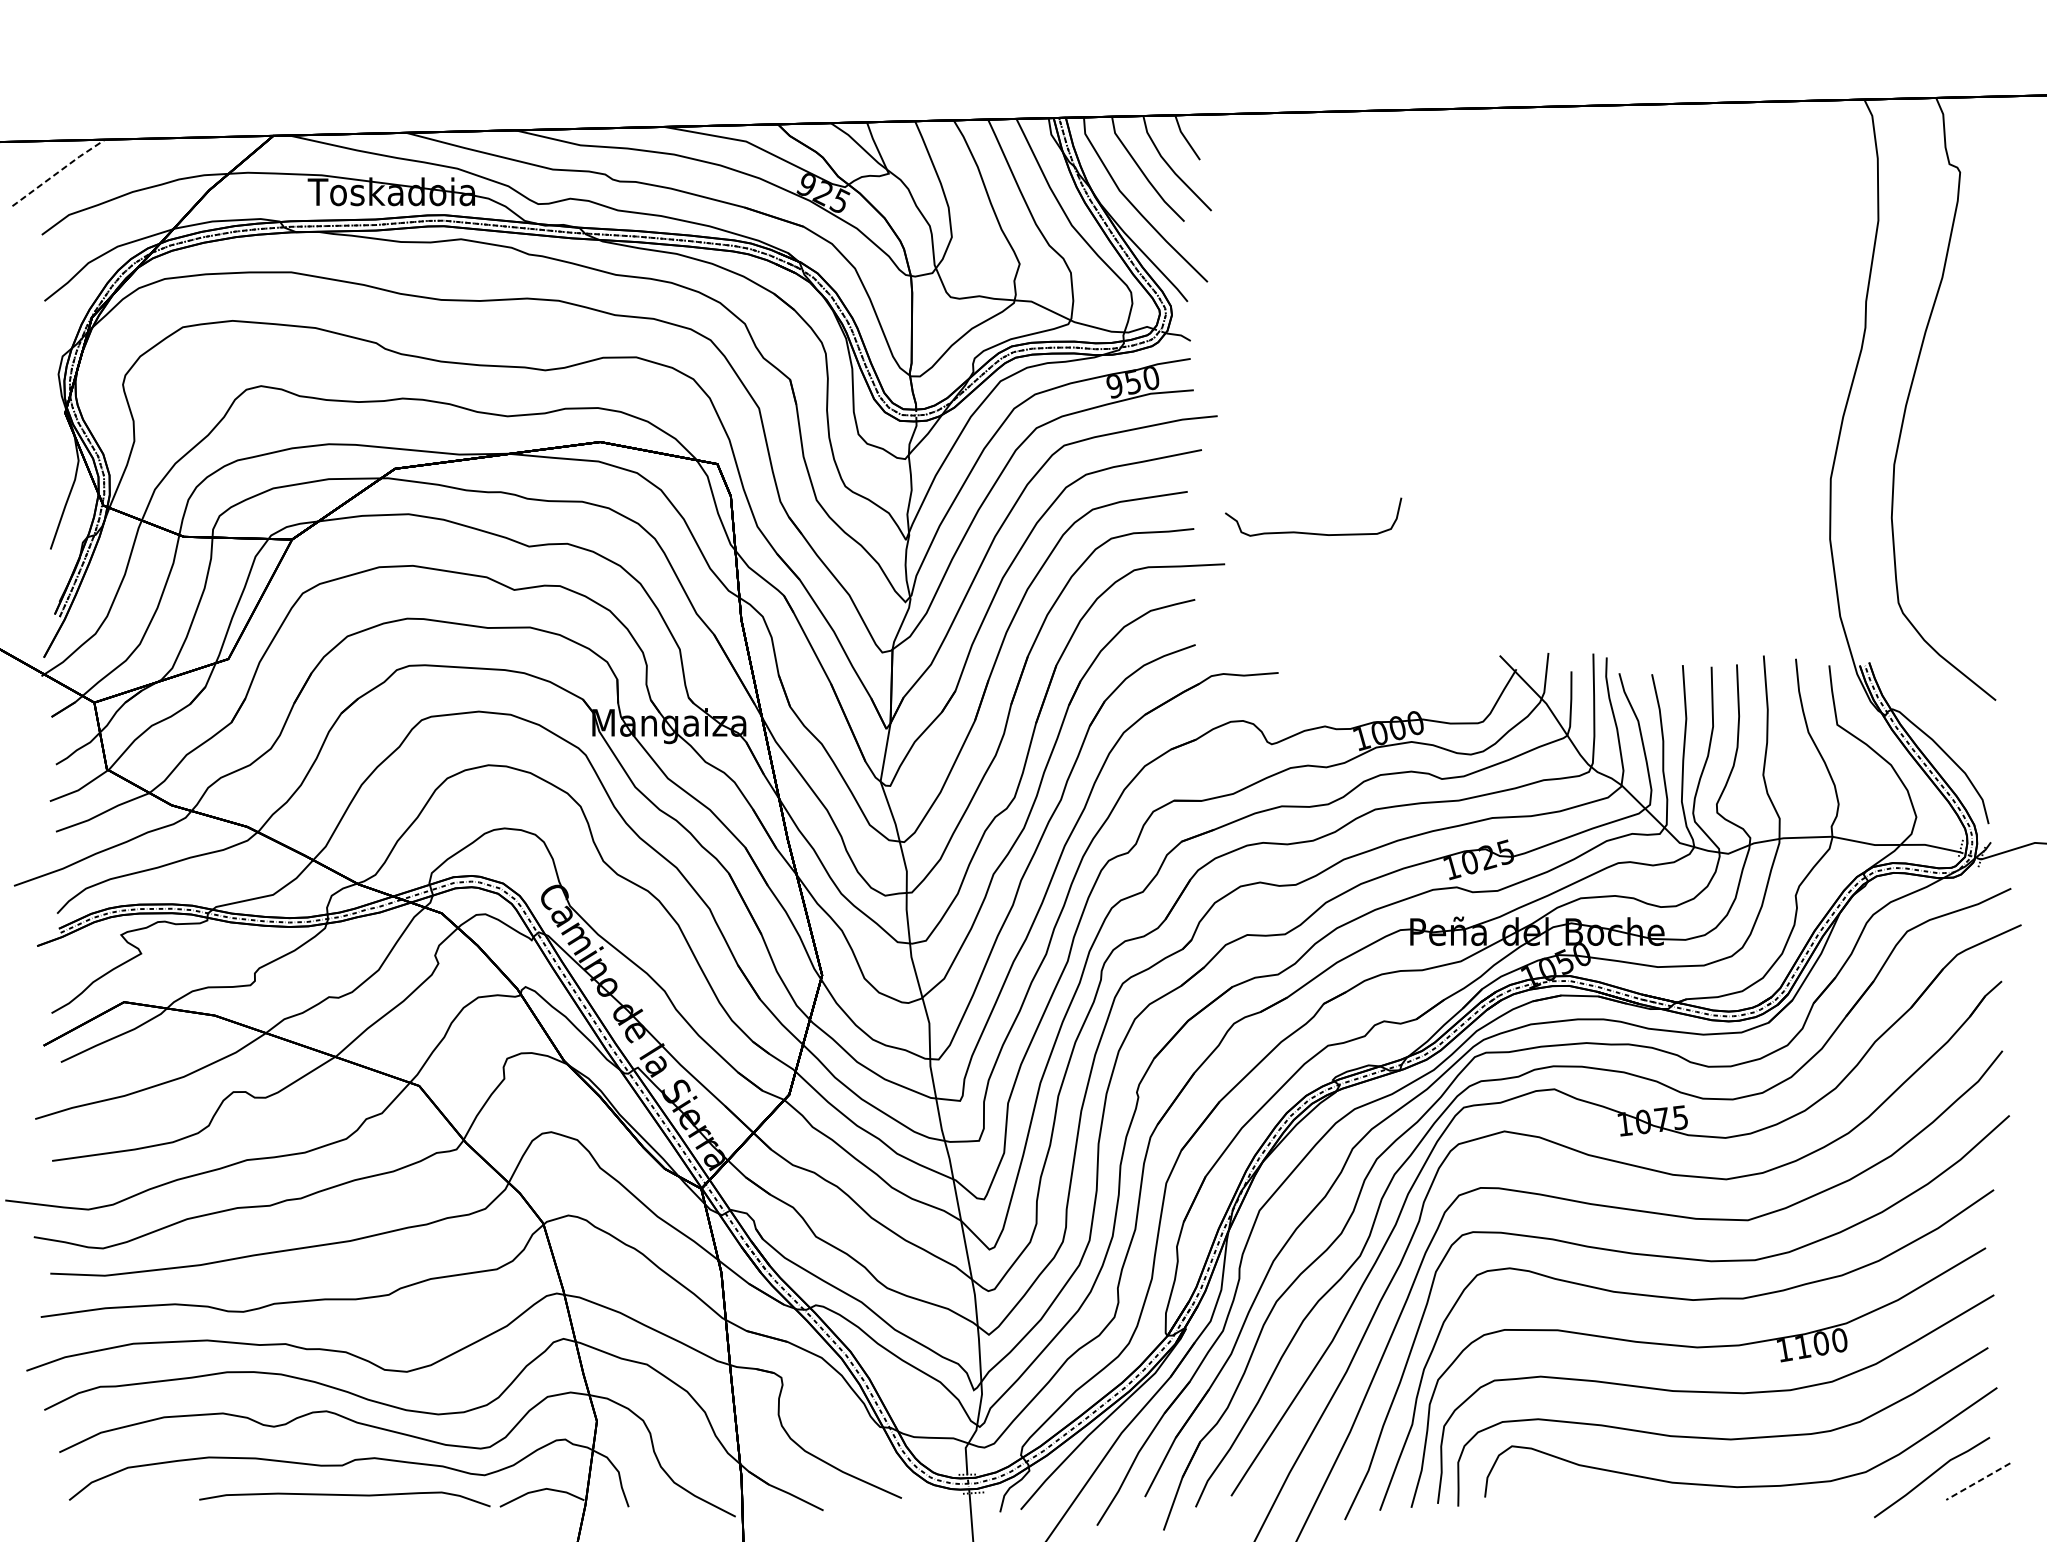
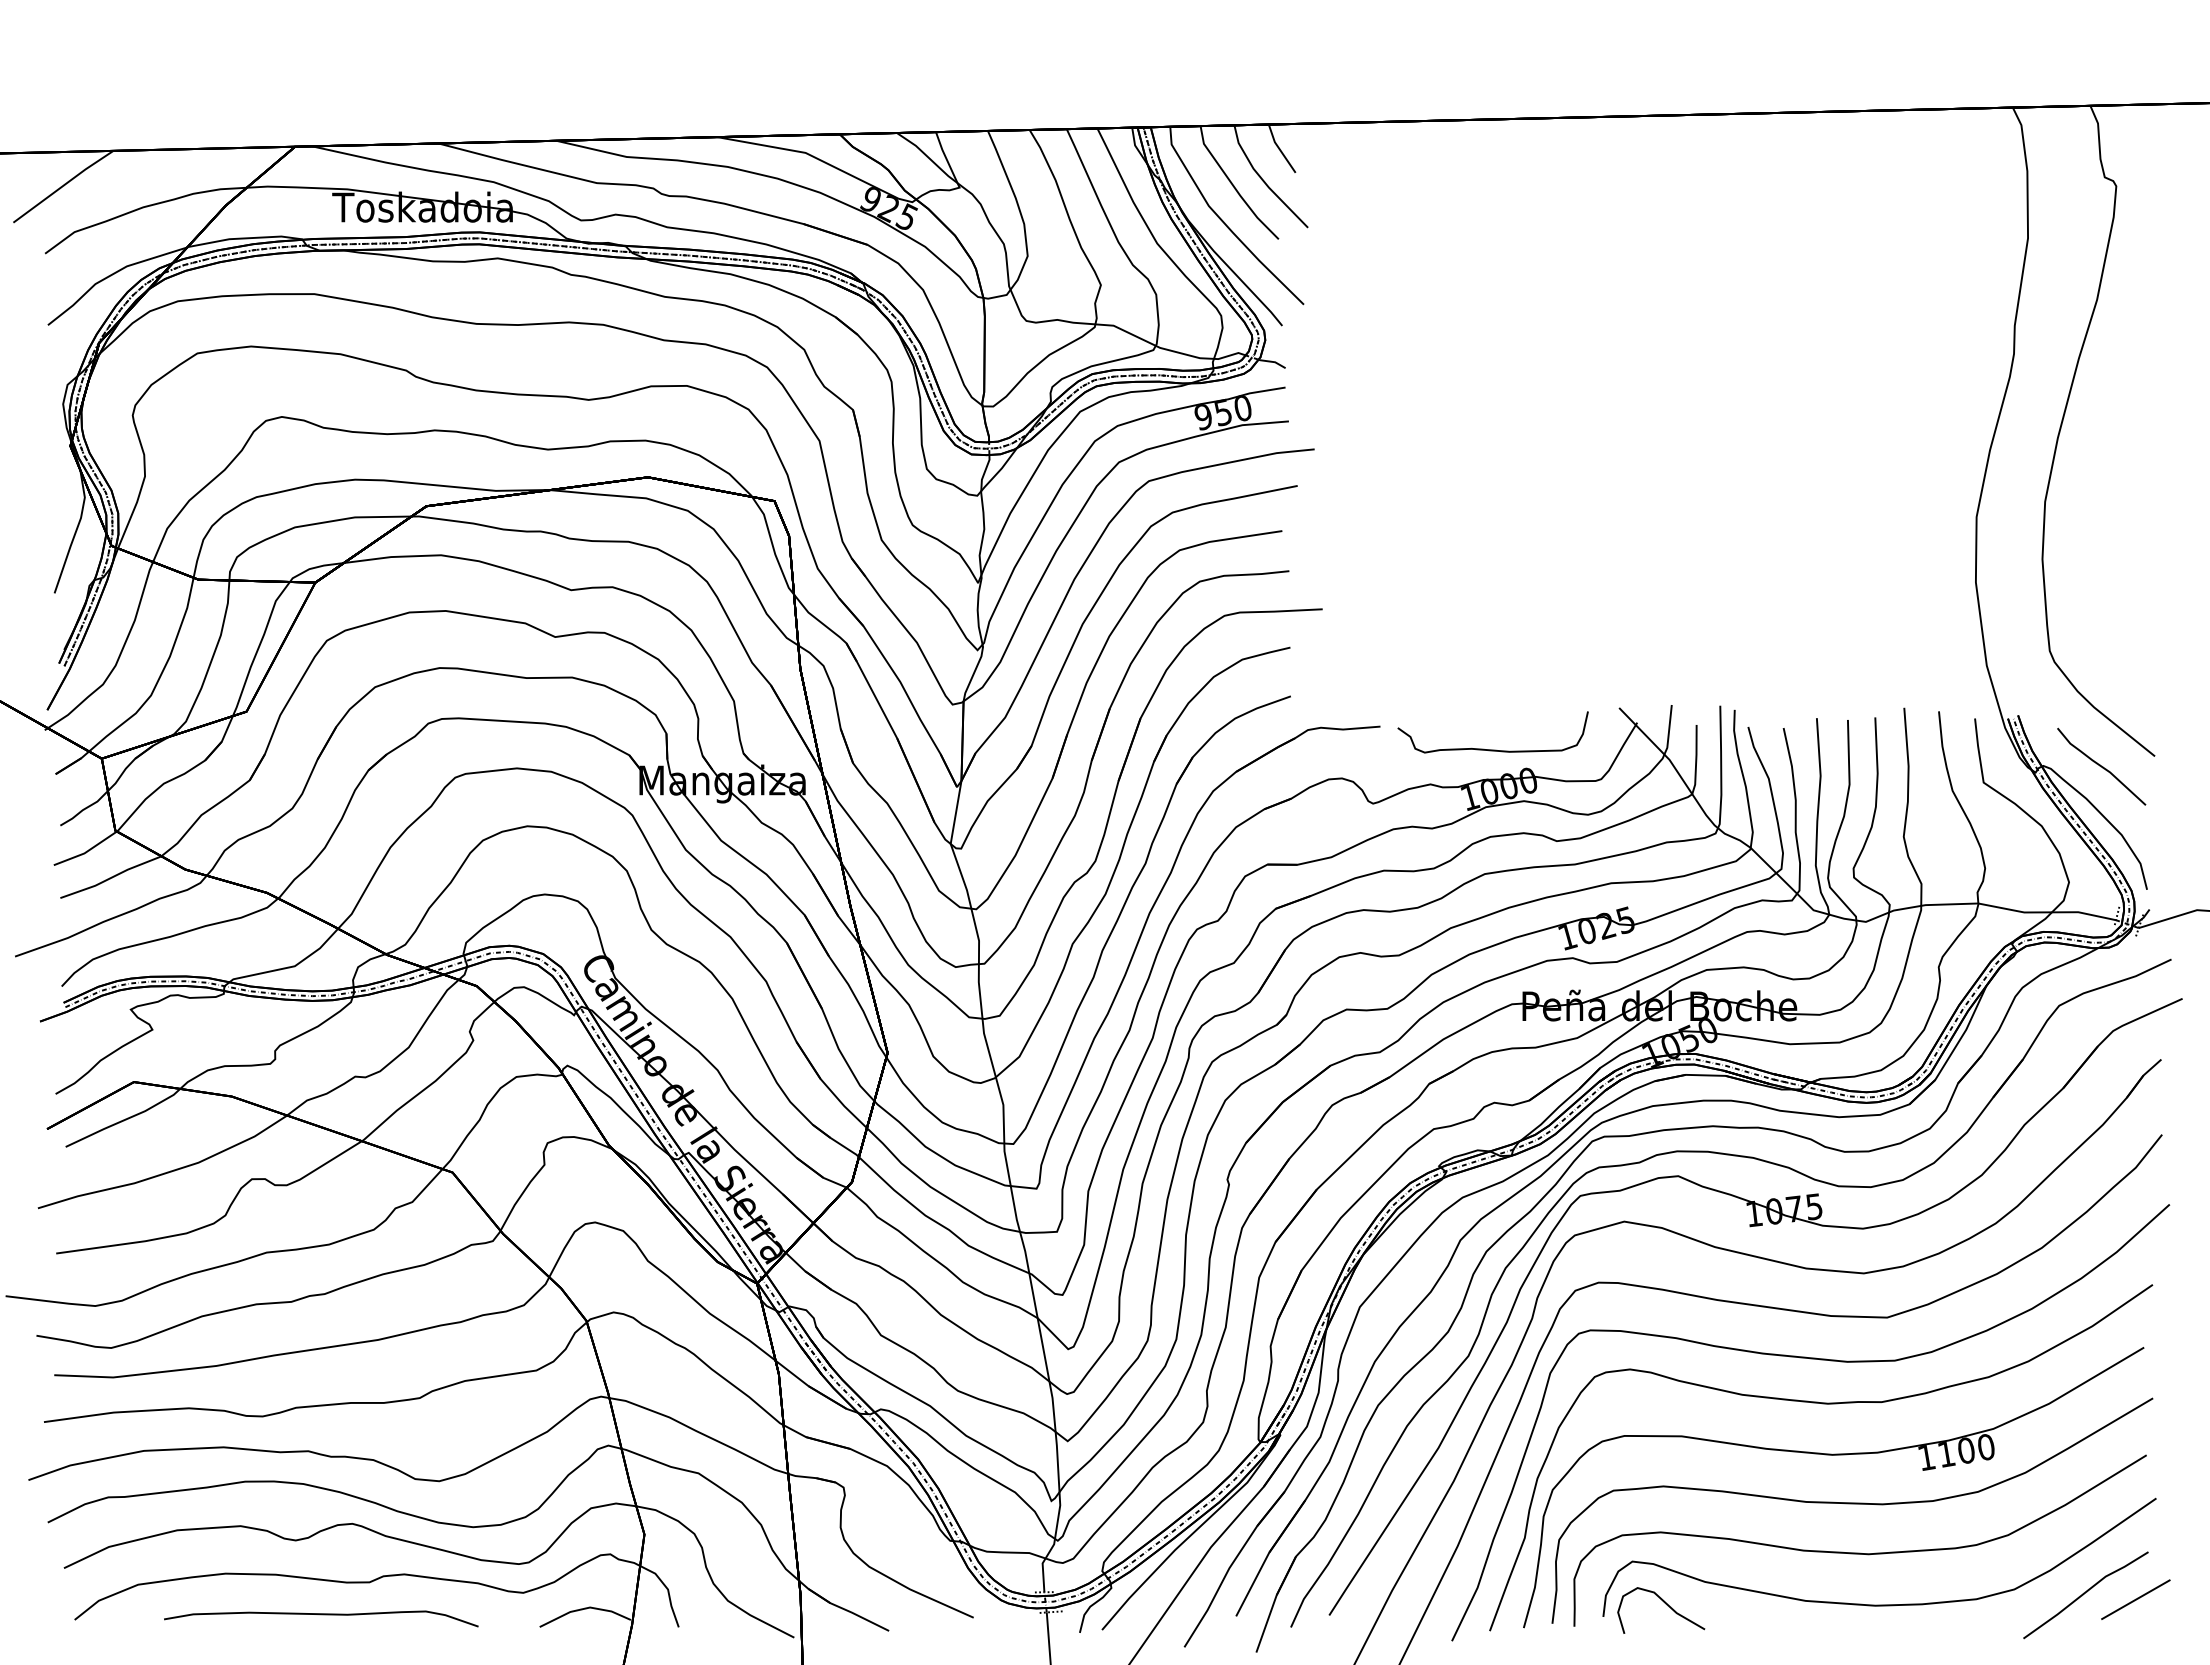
line: (59, 171) -> (64, 185), dashed -> solid
curve: (1312, 532) -> (1492, 749), moved
curve: (1946, 709) -> (2101, 766), added
line: (1977, 1481) -> (2135, 1599), dashed -> solid
curve: (1543, 1486) -> (1666, 1605), added
curve: (345, 1496) -> (321, 1615), moved

